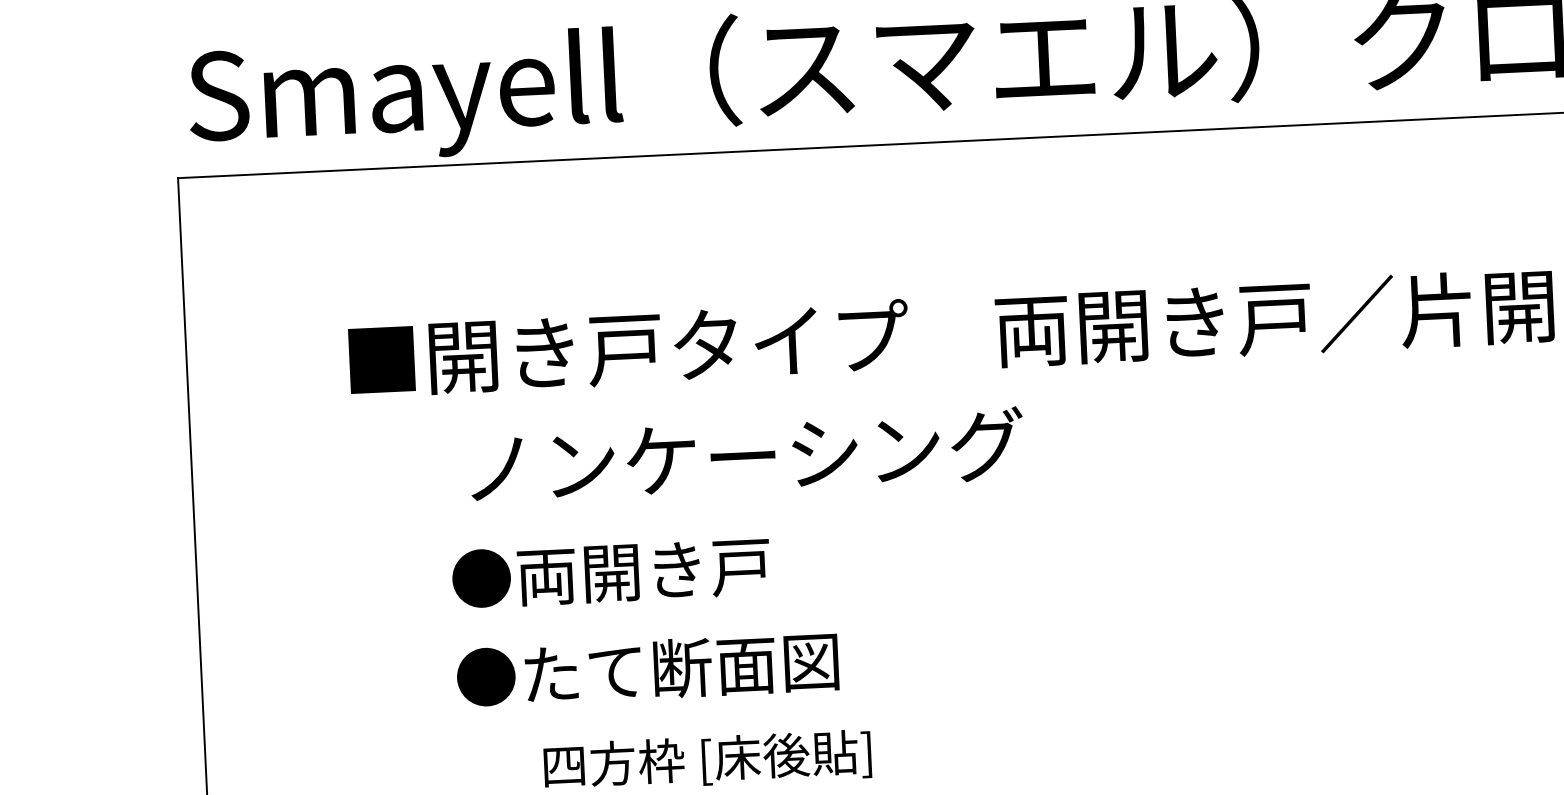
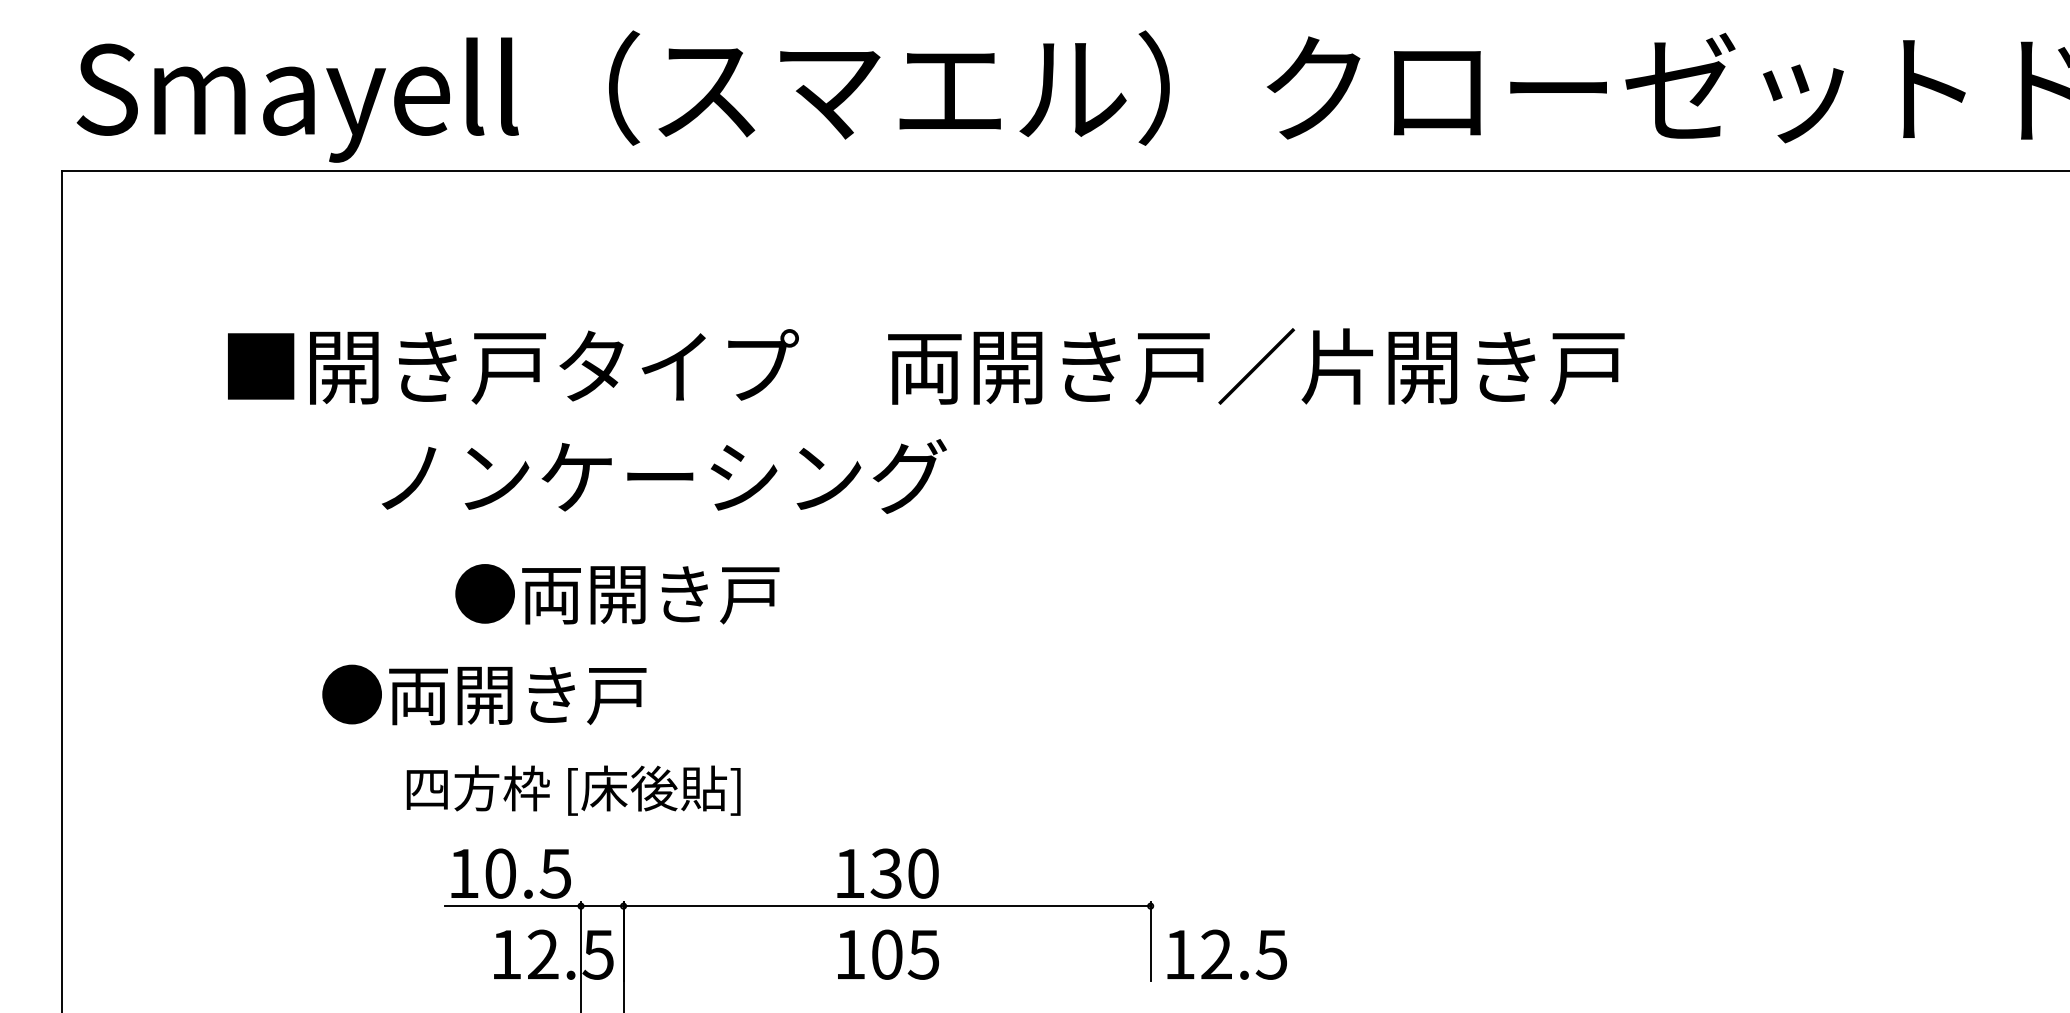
text: (747, 455) -> (664, 476), moved
text: (611, 573) -> (617, 594), moved
text: (680, 667) -> (550, 694), ●たて断面図 -> ●両開き戸

